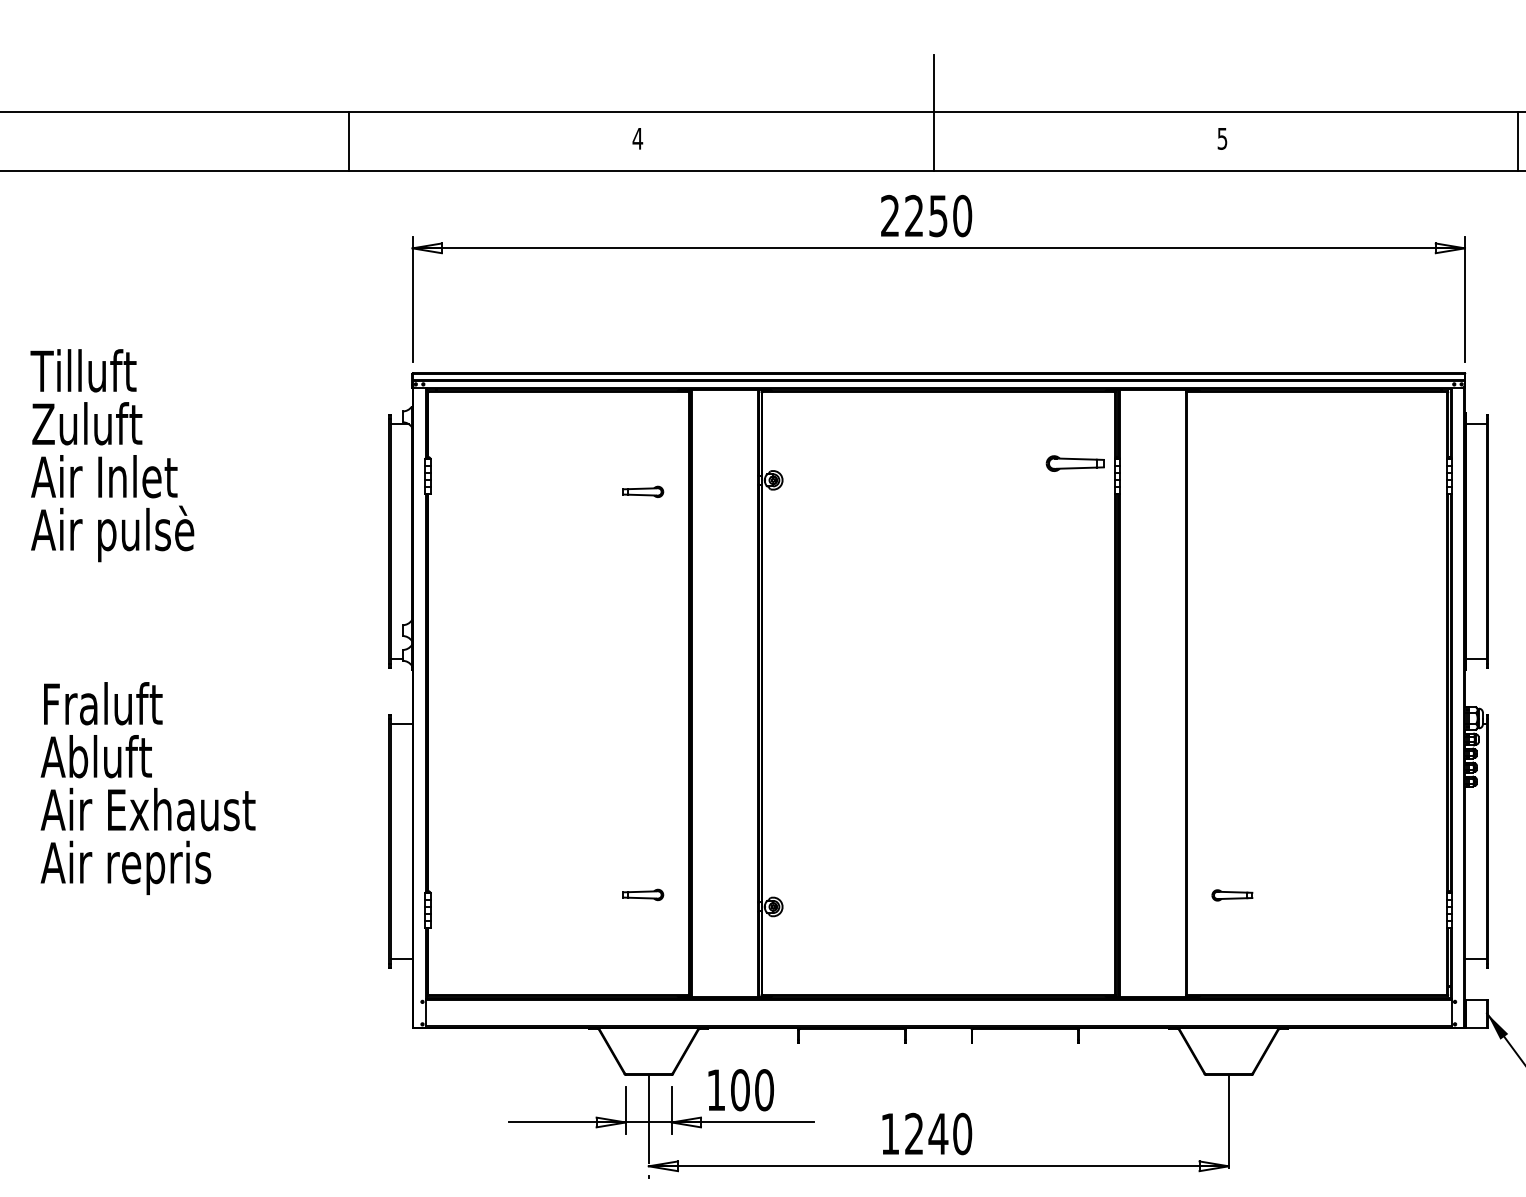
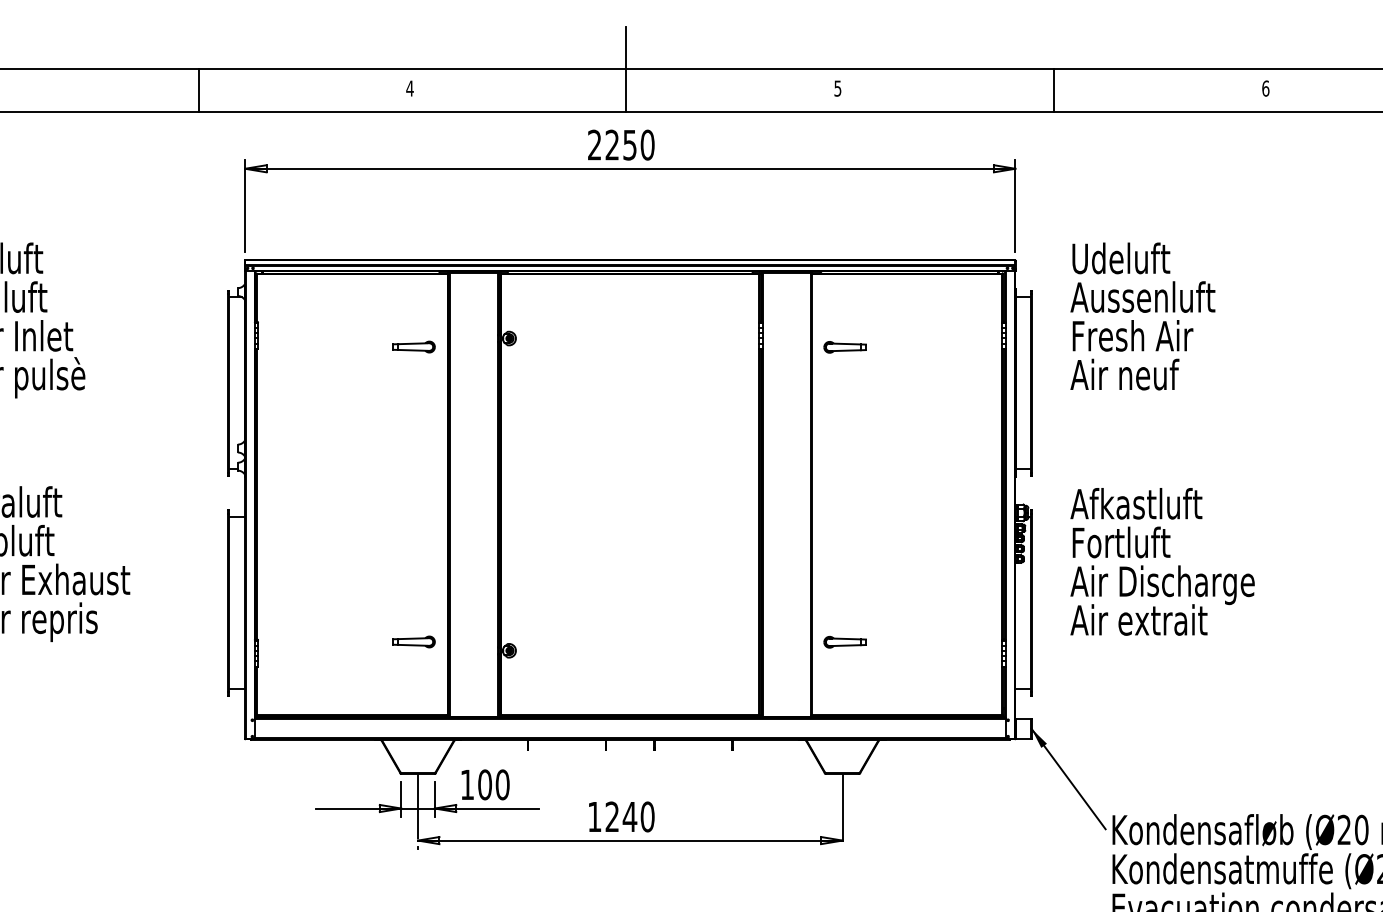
part: (1074, 463) -> (844, 347), moved
part: (642, 491) -> (413, 346), size x1.43
part: (642, 894) -> (413, 641), size x1.43
part: (1231, 895) -> (844, 642), size x1.43

